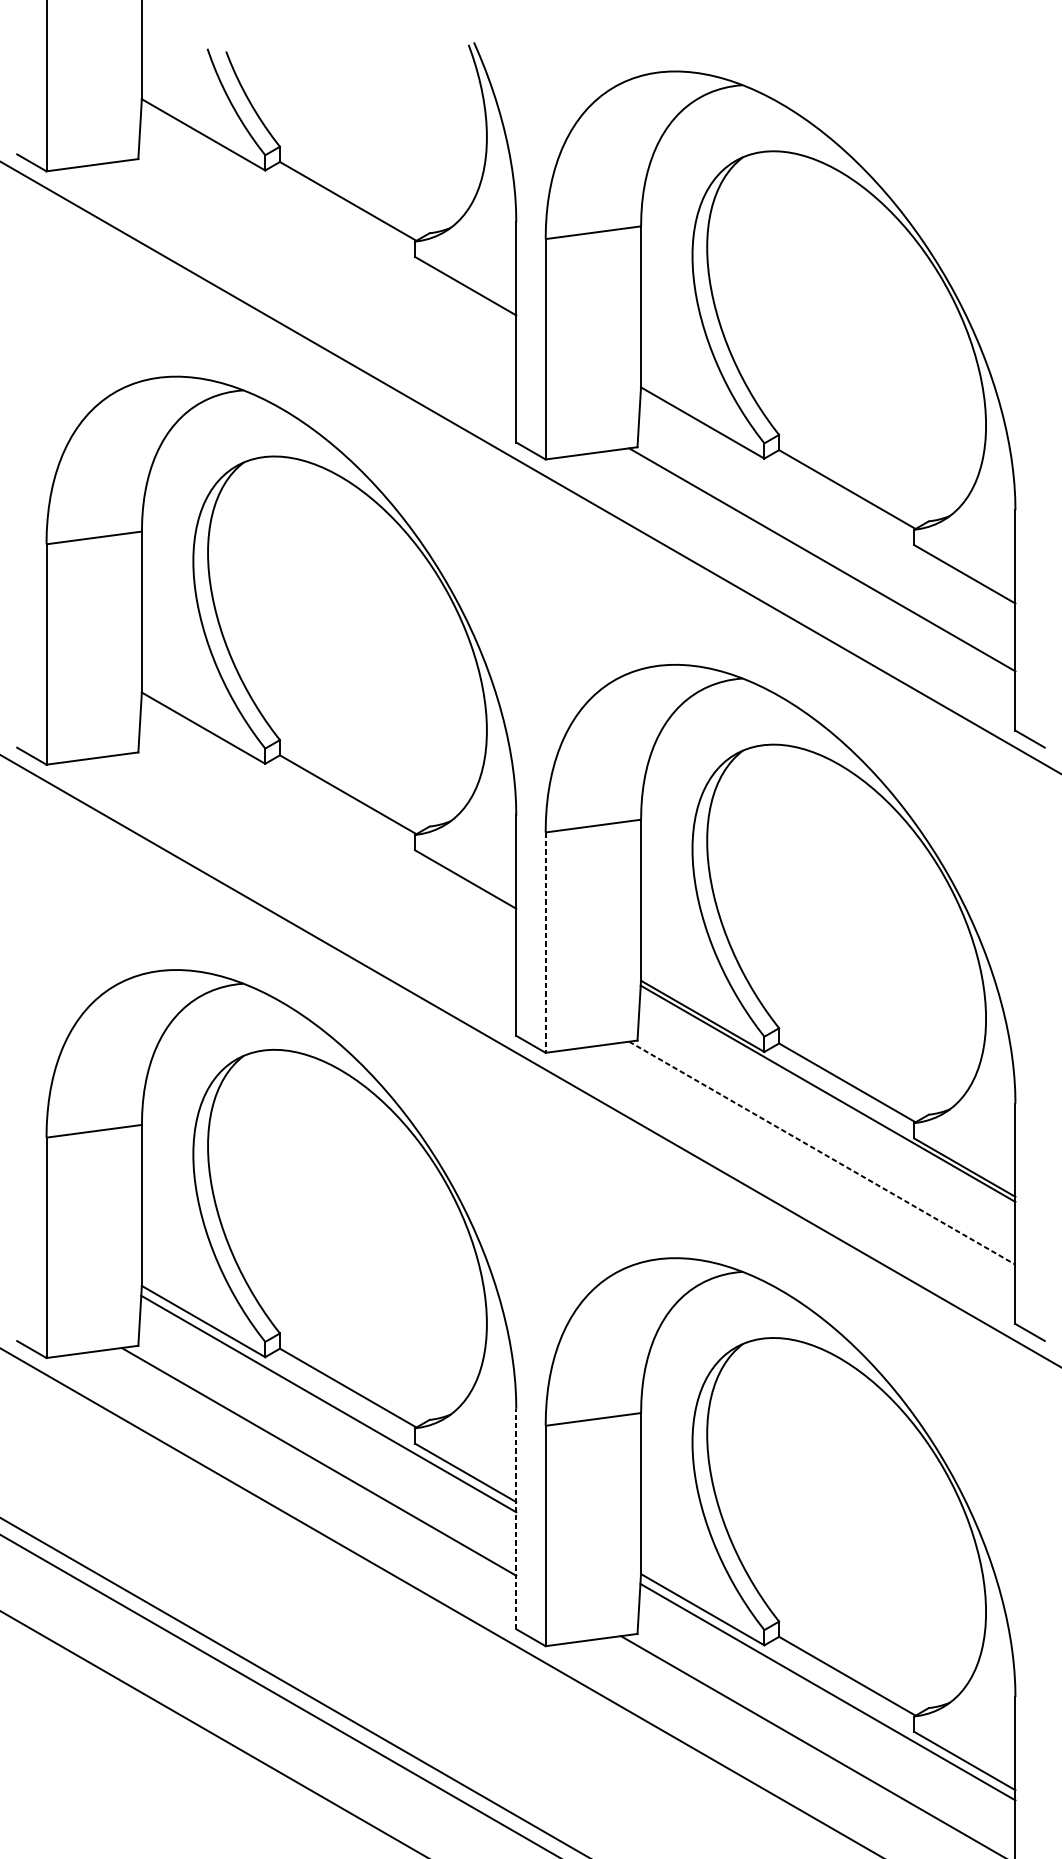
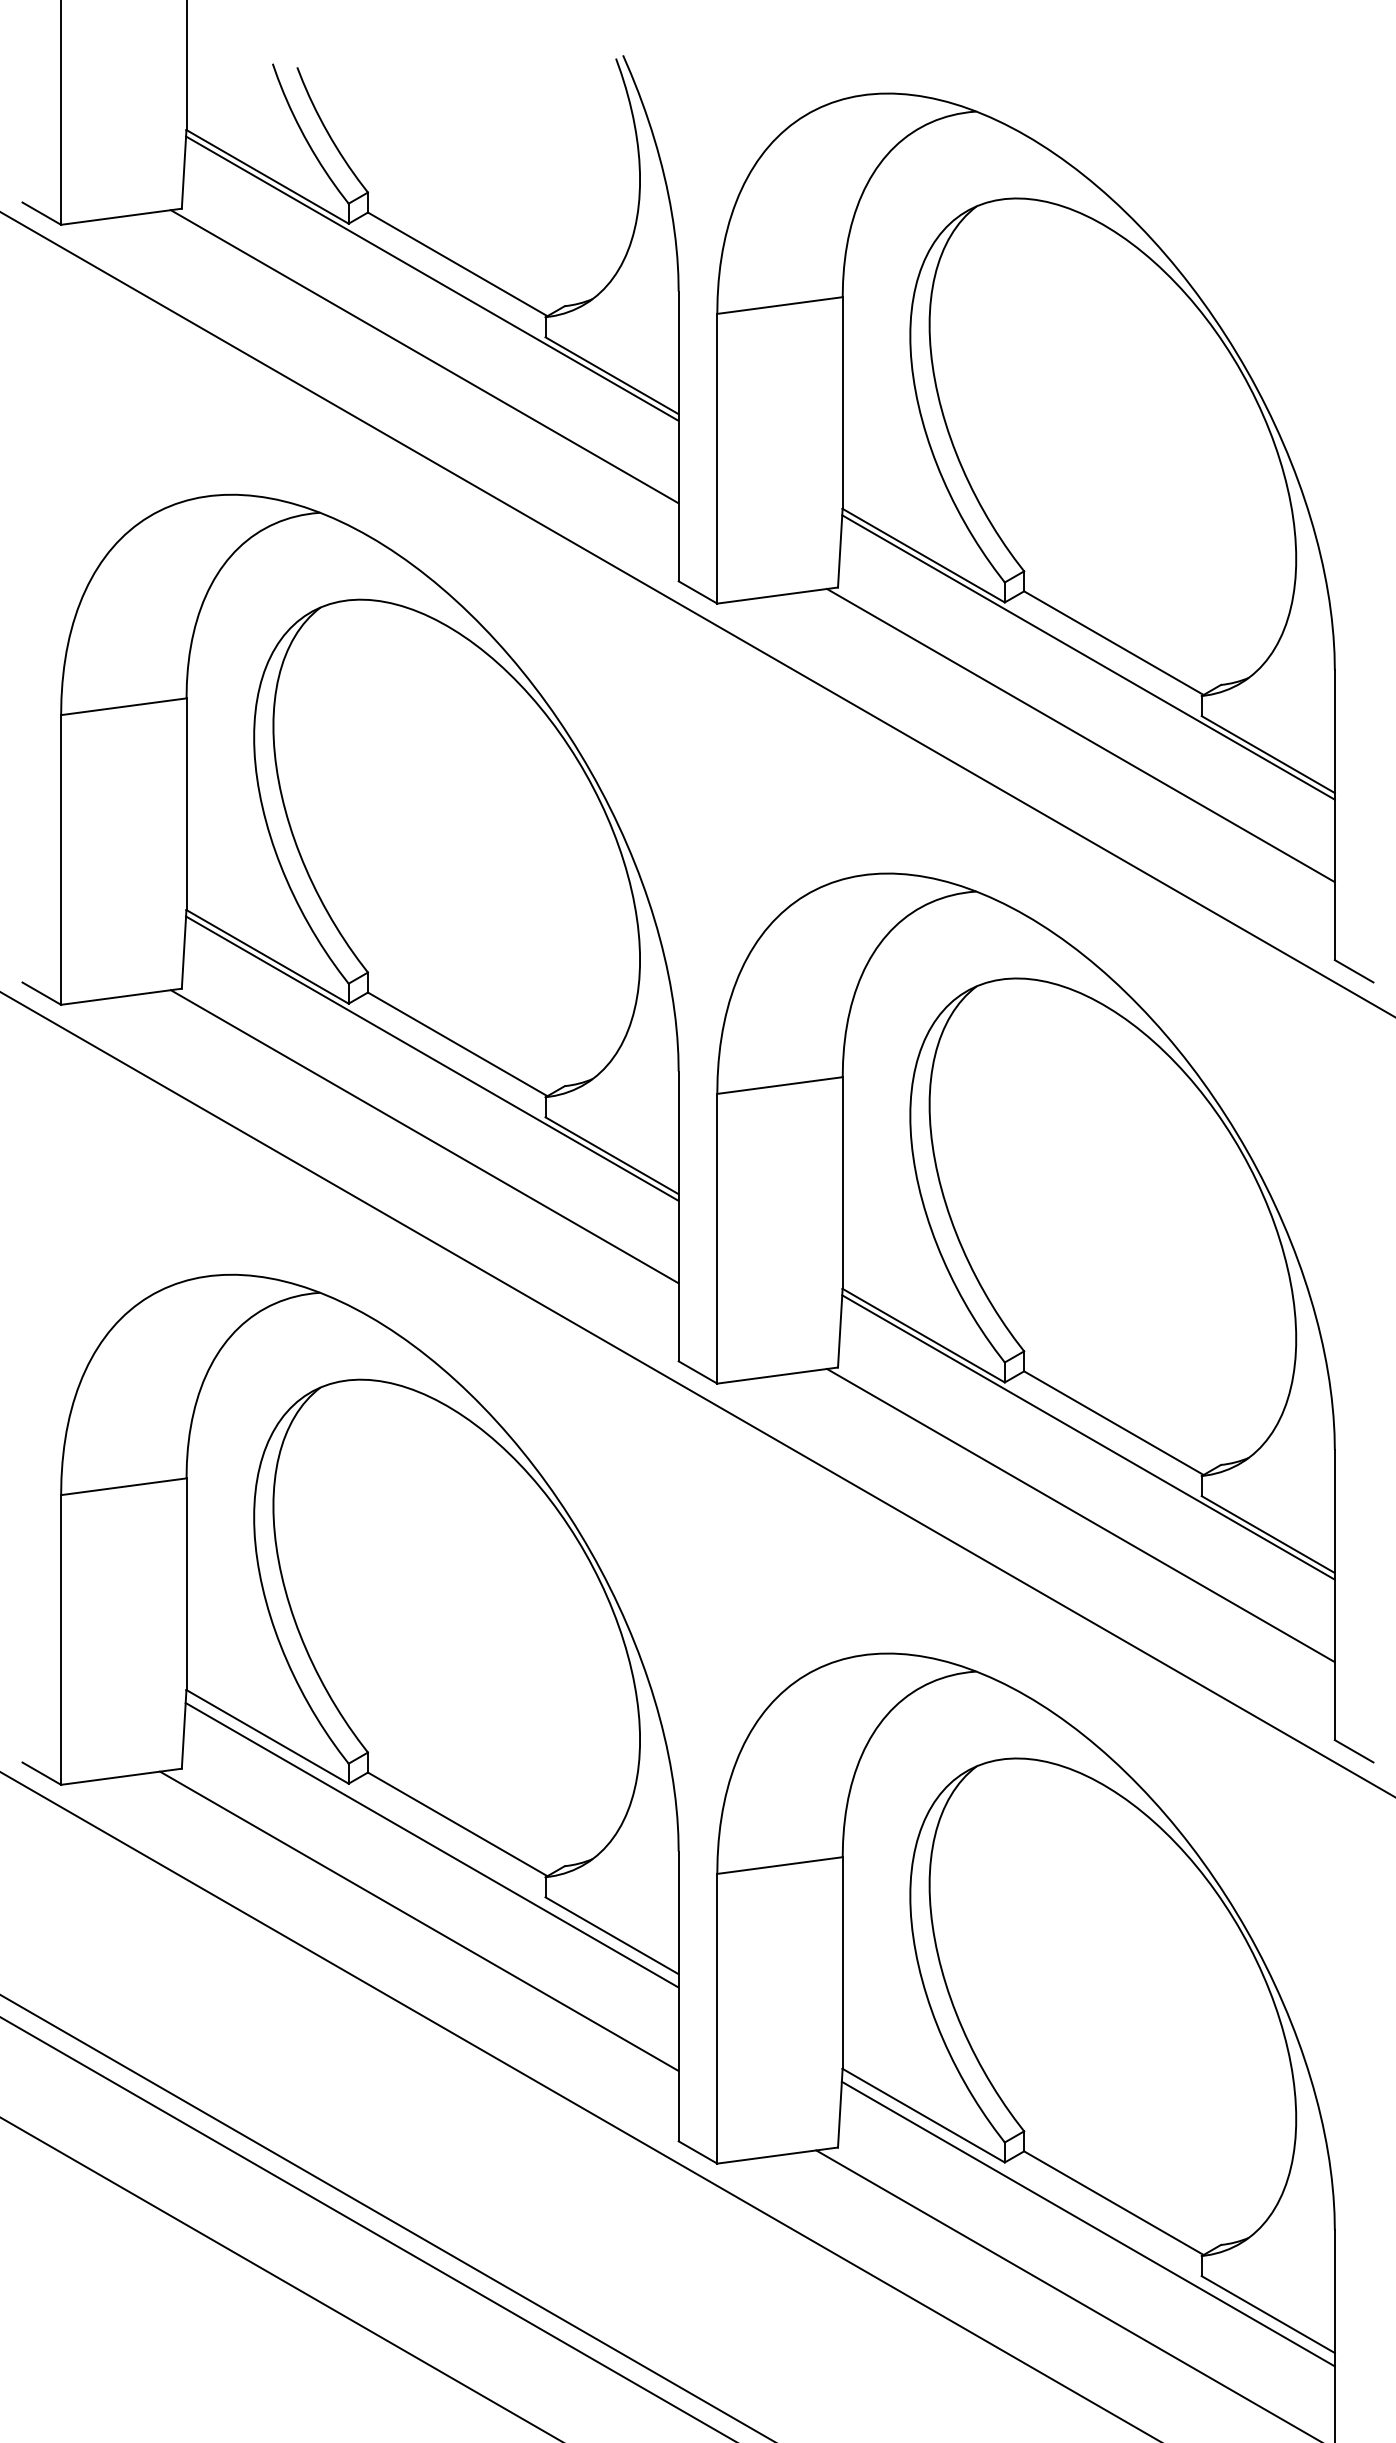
line: (329, 212) -> (432, 278), added
line: (322, 271) -> (424, 356), added
line: (828, 500) -> (1088, 657), added
line: (329, 805) -> (432, 1058), added
line: (322, 864) -> (424, 1136), added
line: (545, 942) -> (717, 1238), dashed -> solid
line: (822, 1153) -> (1081, 1515), dashed -> solid
line: (516, 1519) -> (678, 1996), dashed -> solid

